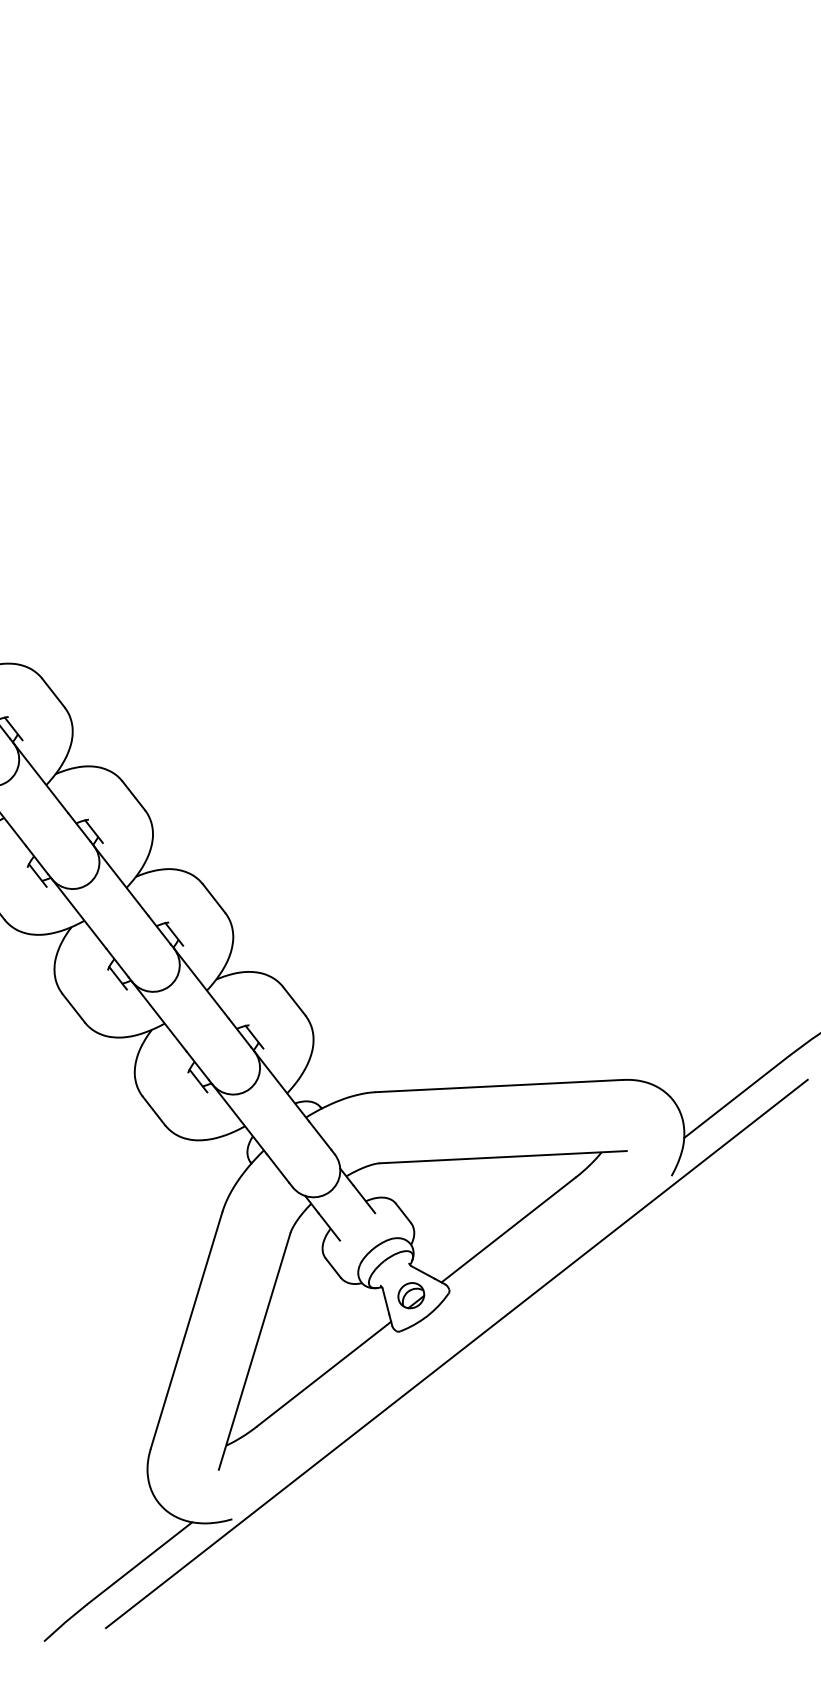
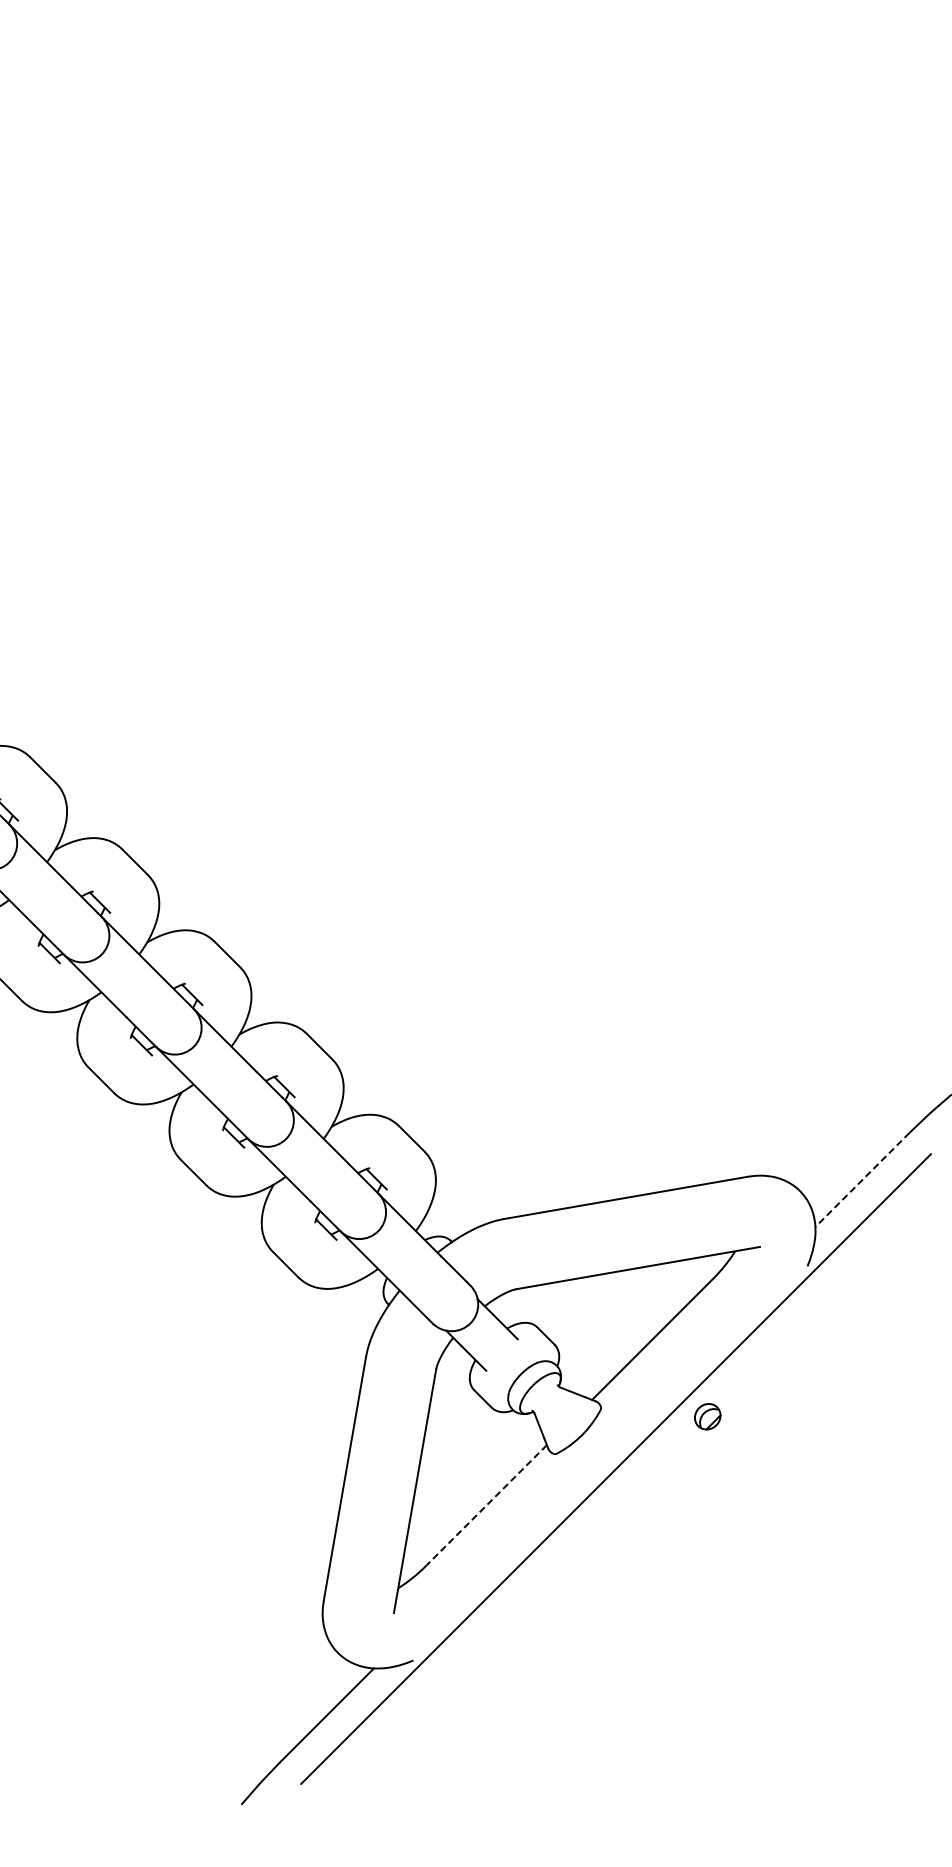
line: (736, 1096) -> (862, 1179), solid -> dashed
part: (411, 1295) -> (707, 1416), moved
line: (323, 1374) -> (486, 1505), solid -> dashed

